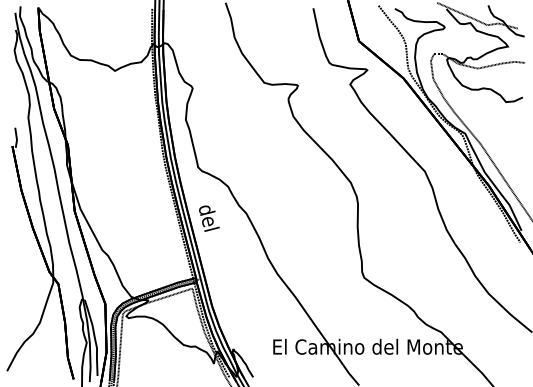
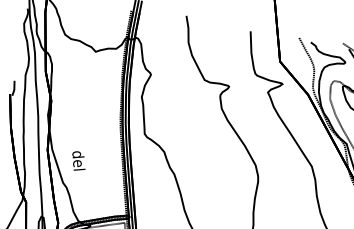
text: (209, 218) -> (79, 161), moved

